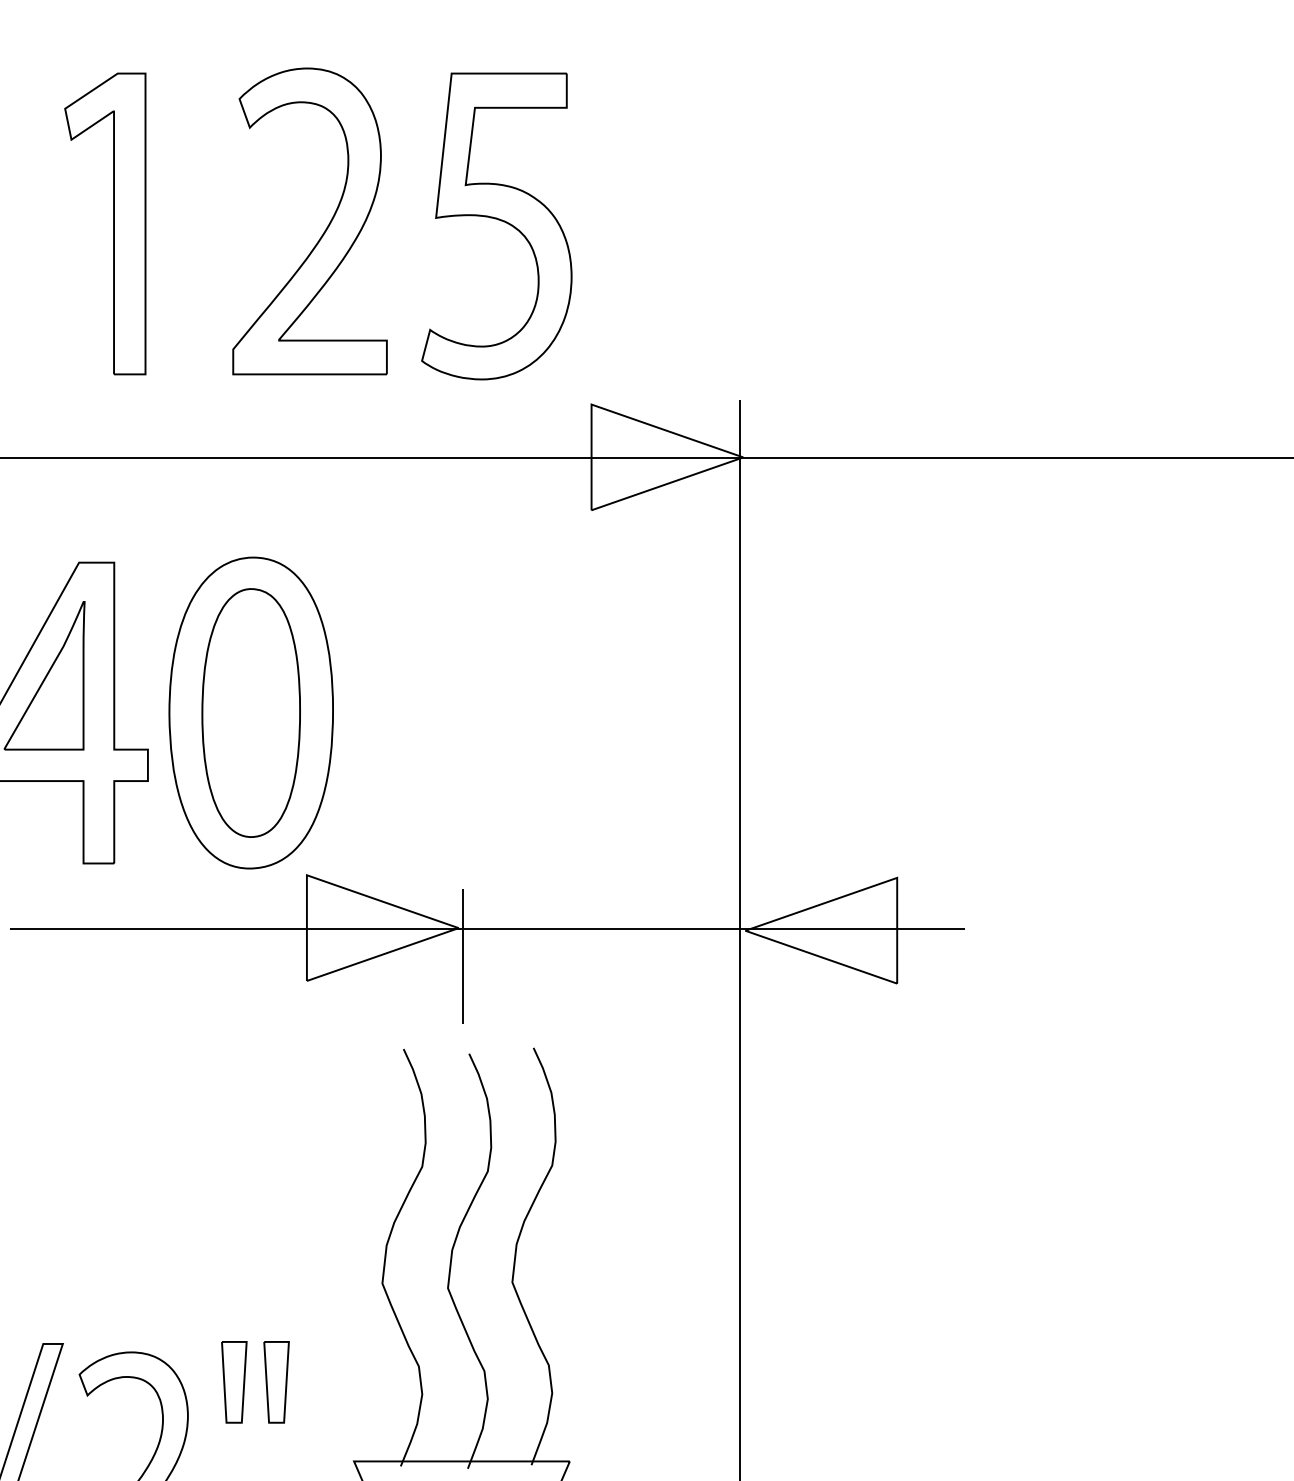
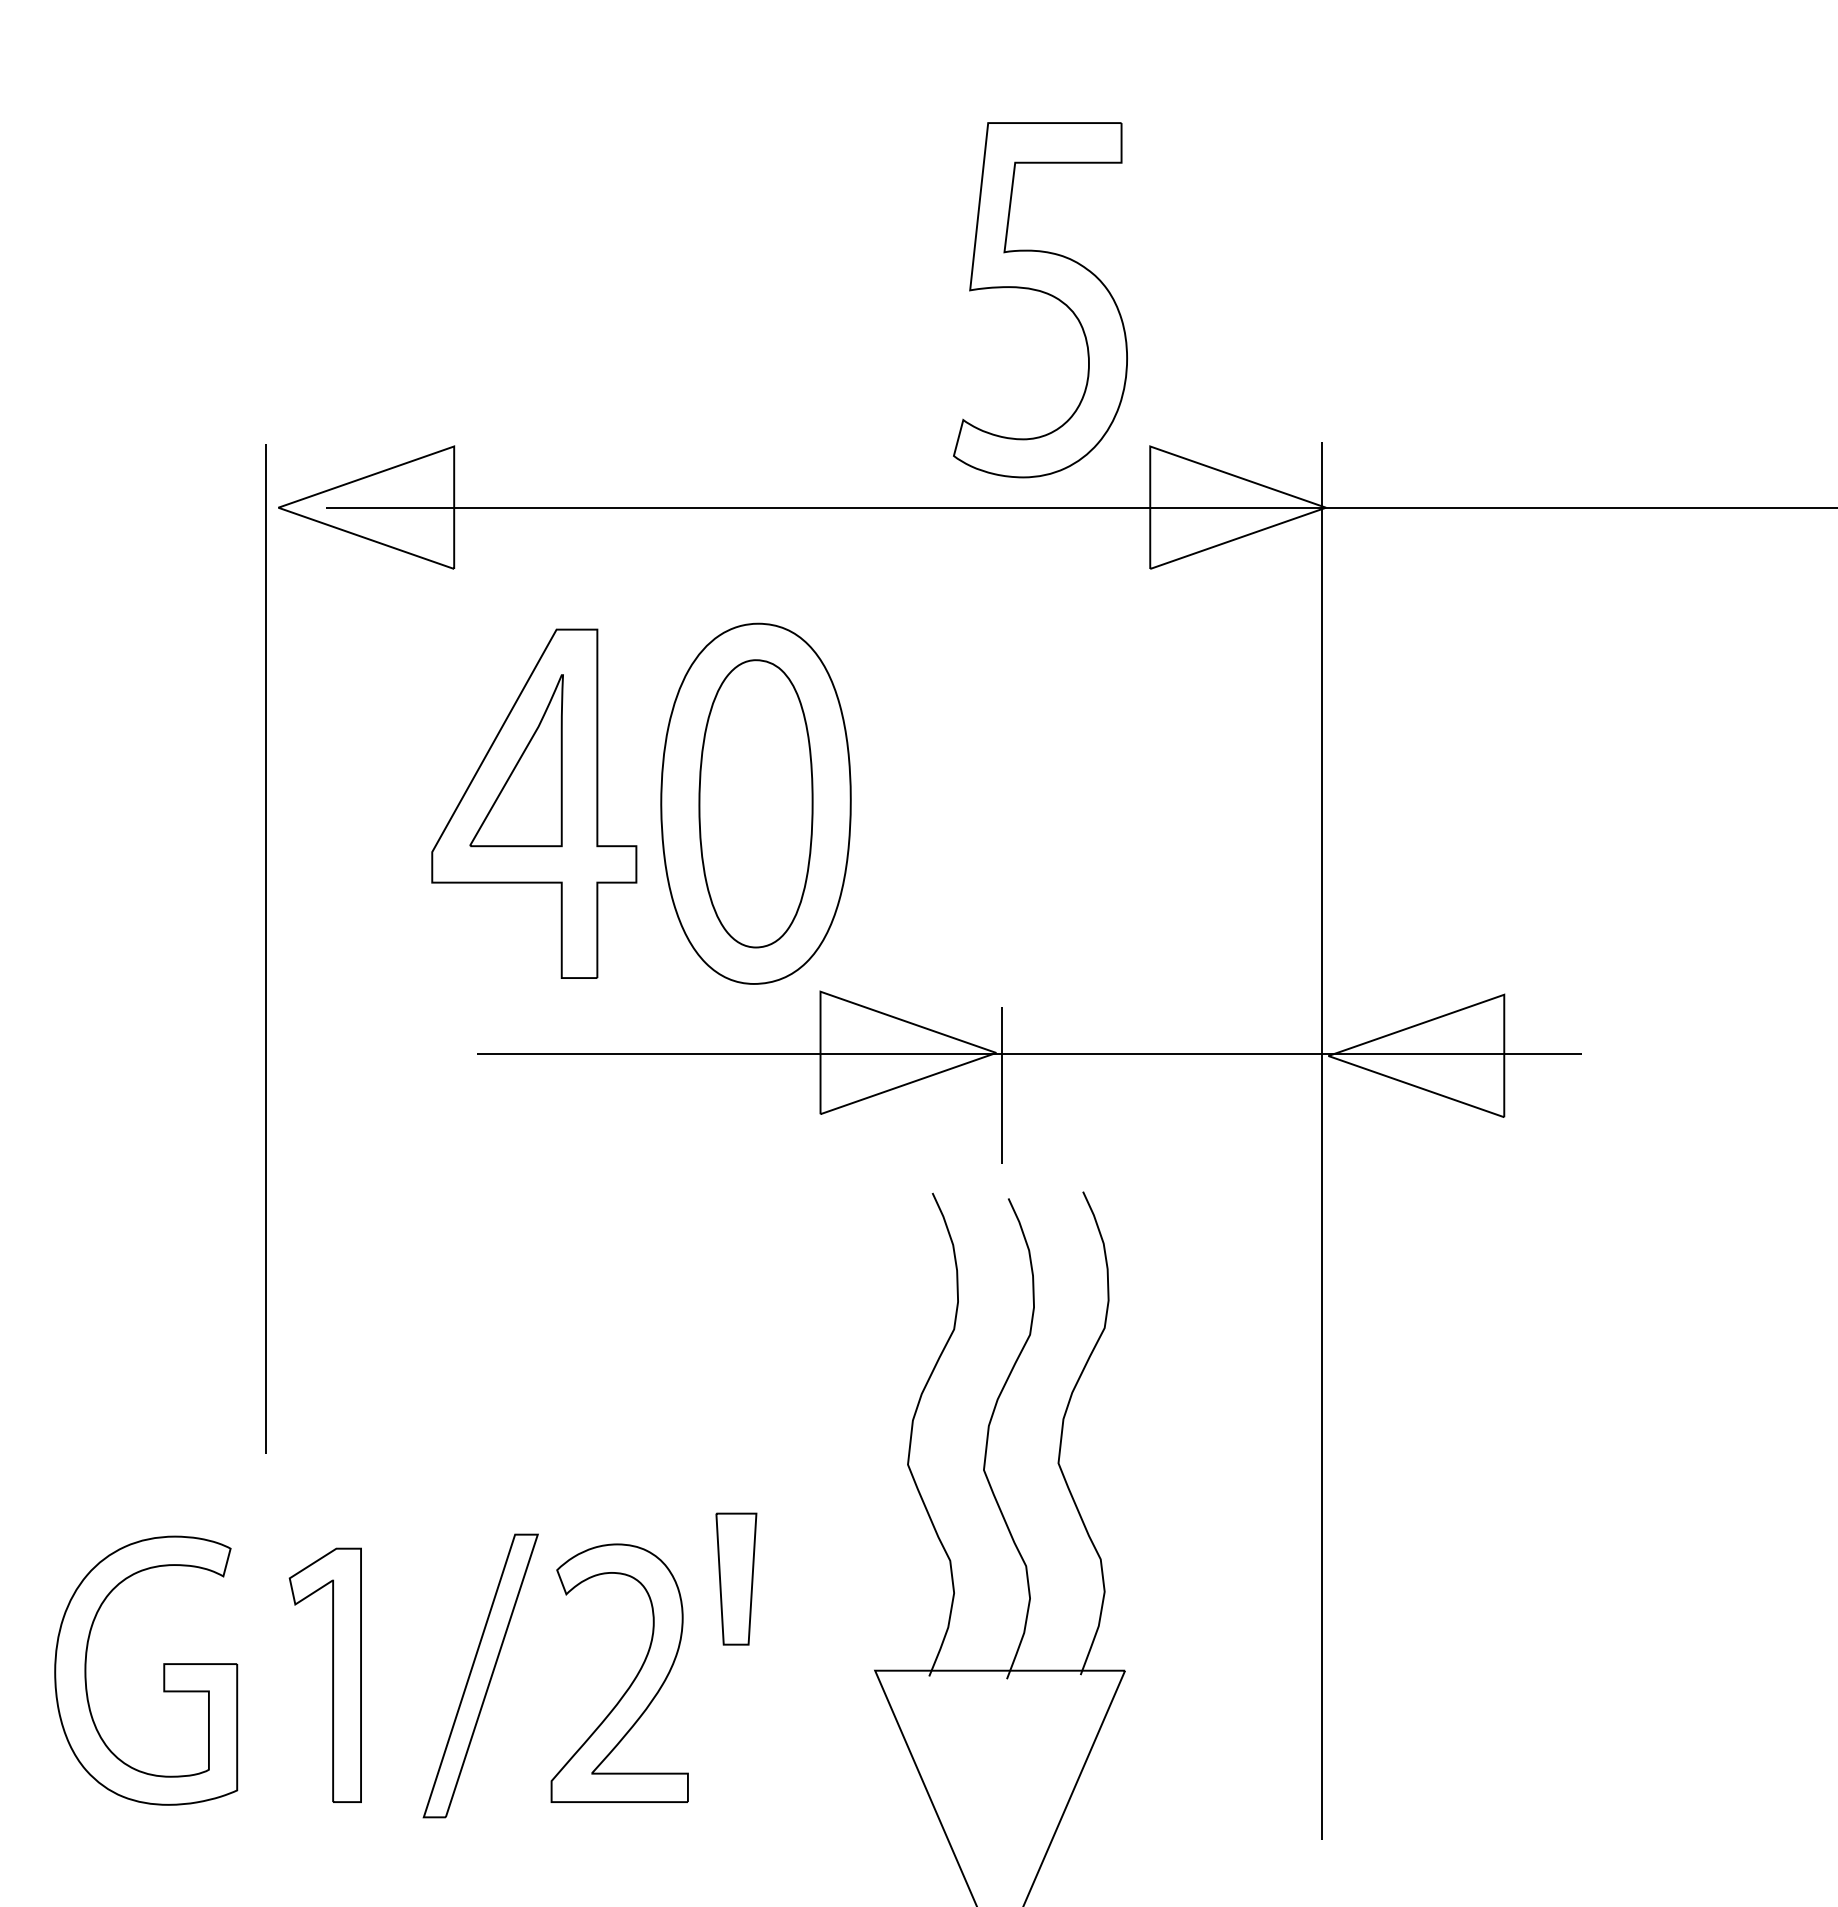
part: (499, 220) -> (1043, 293), moved
part: (113, 224) -> (596, 237), removed
part: (325, 228) -> (842, 242), removed
part: (234, 1381) -> (736, 1578), size x1.4
part: (276, 1381) -> (785, 1578), removed

